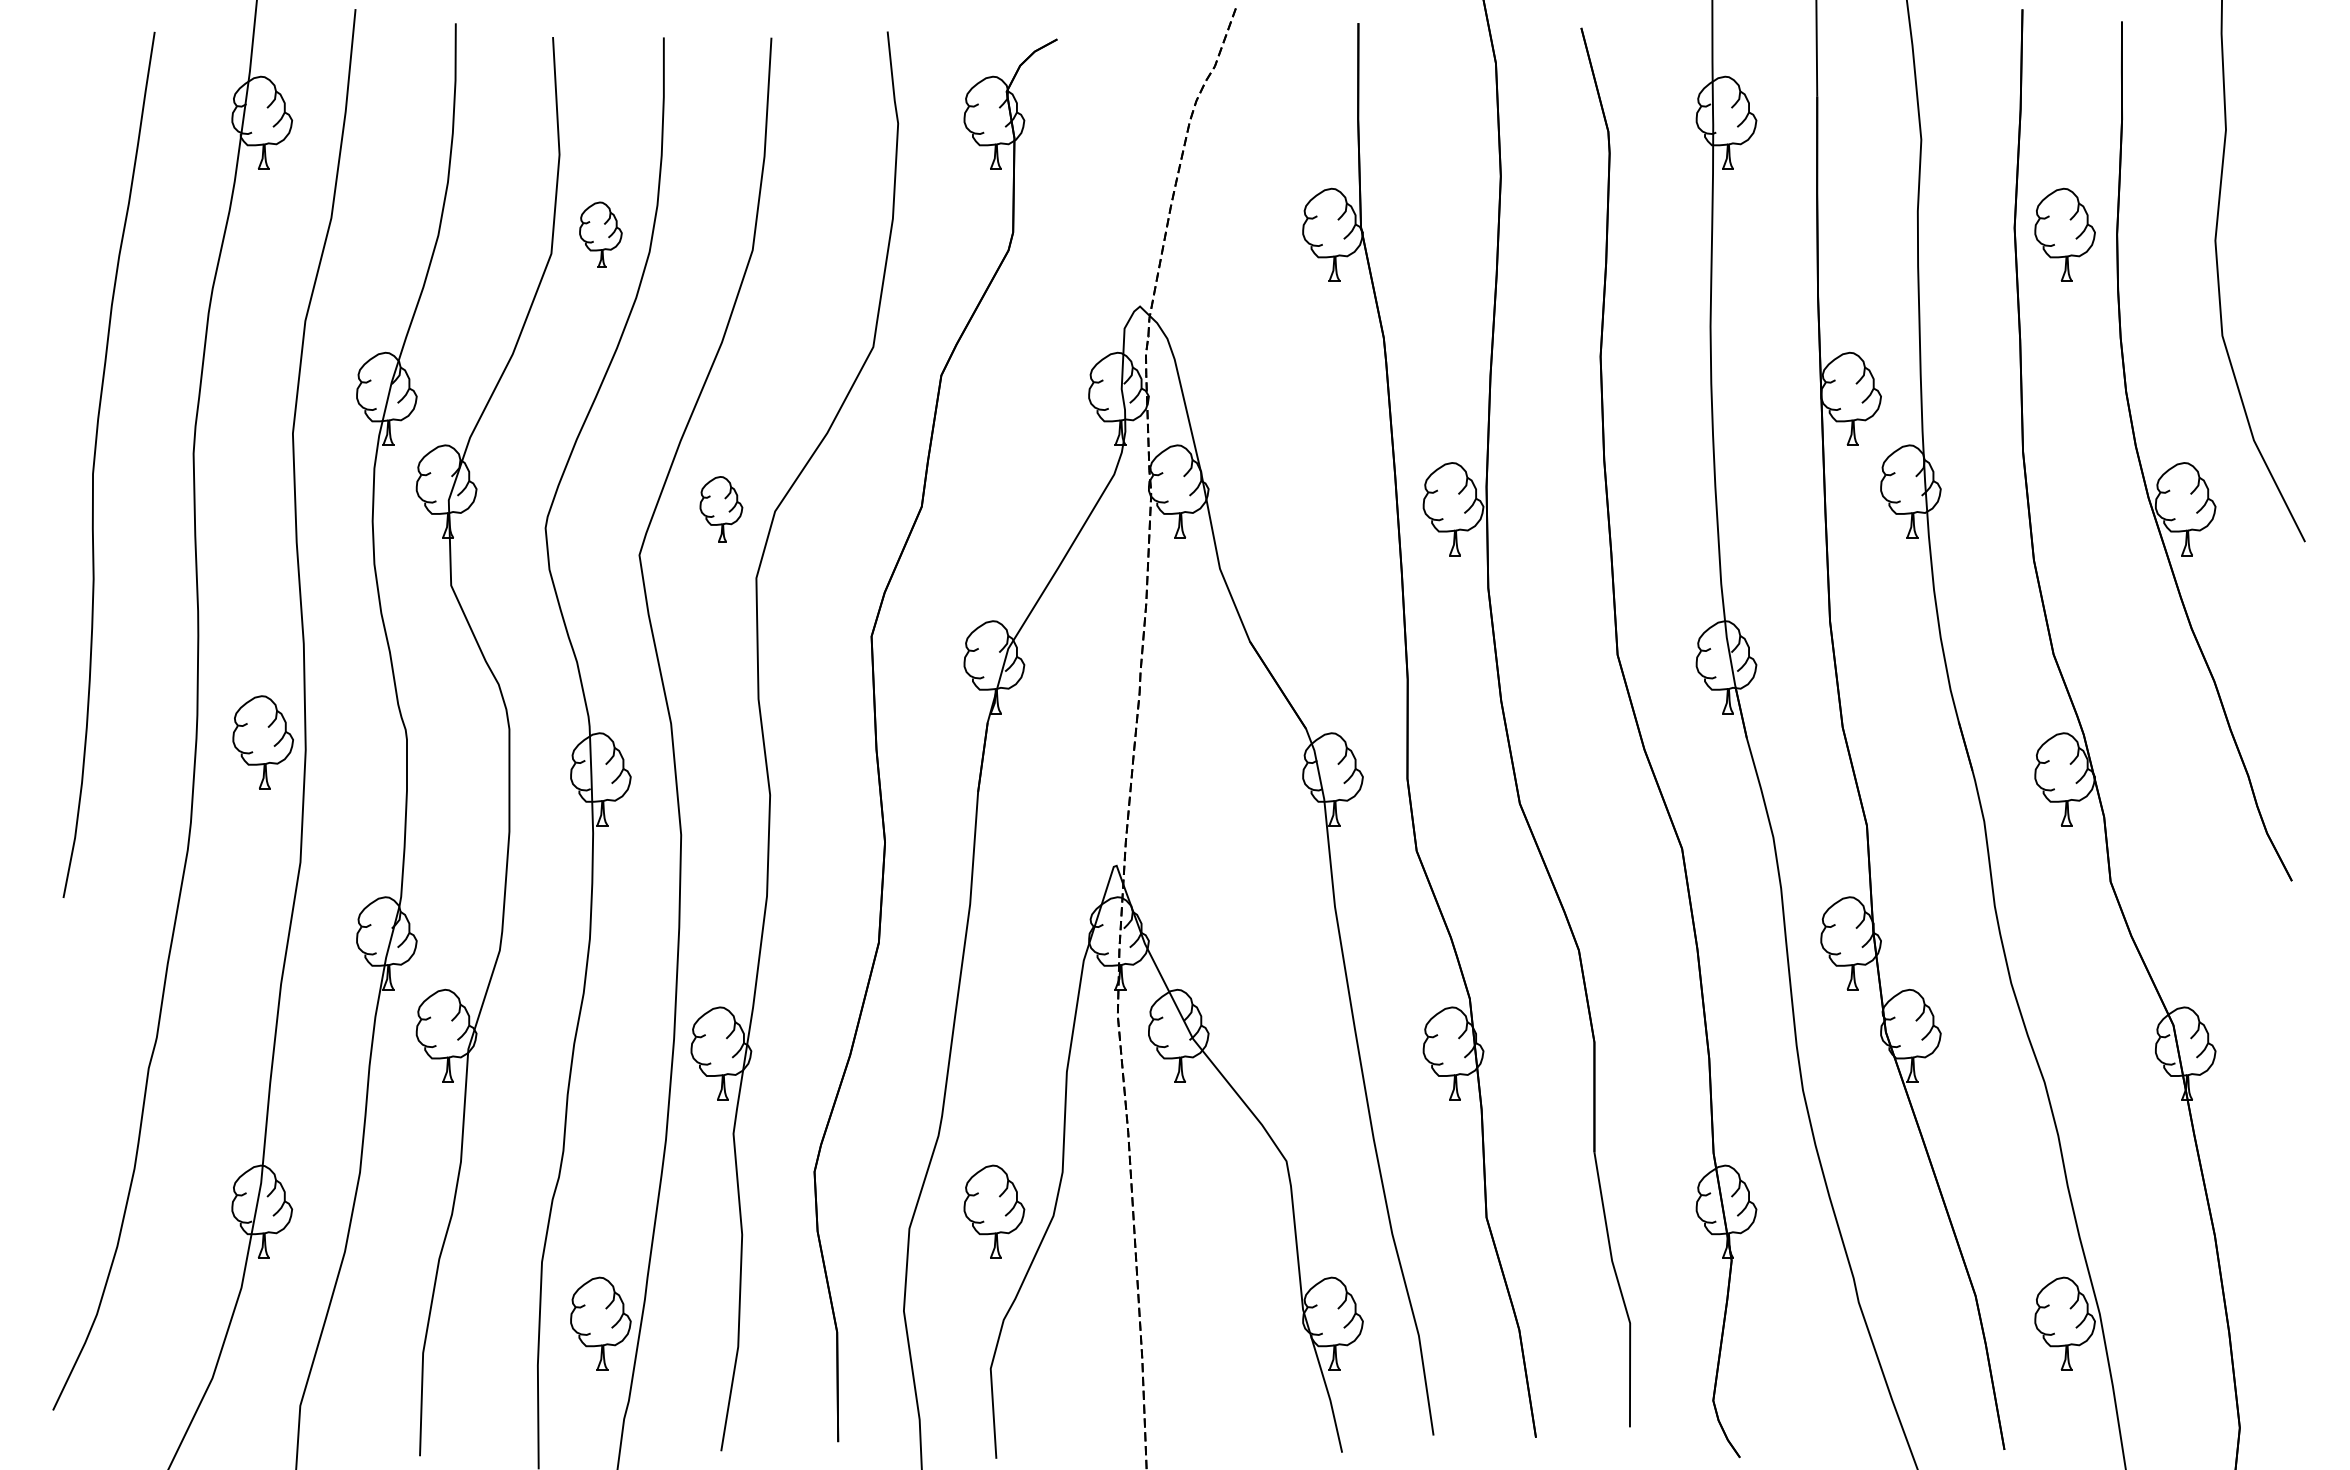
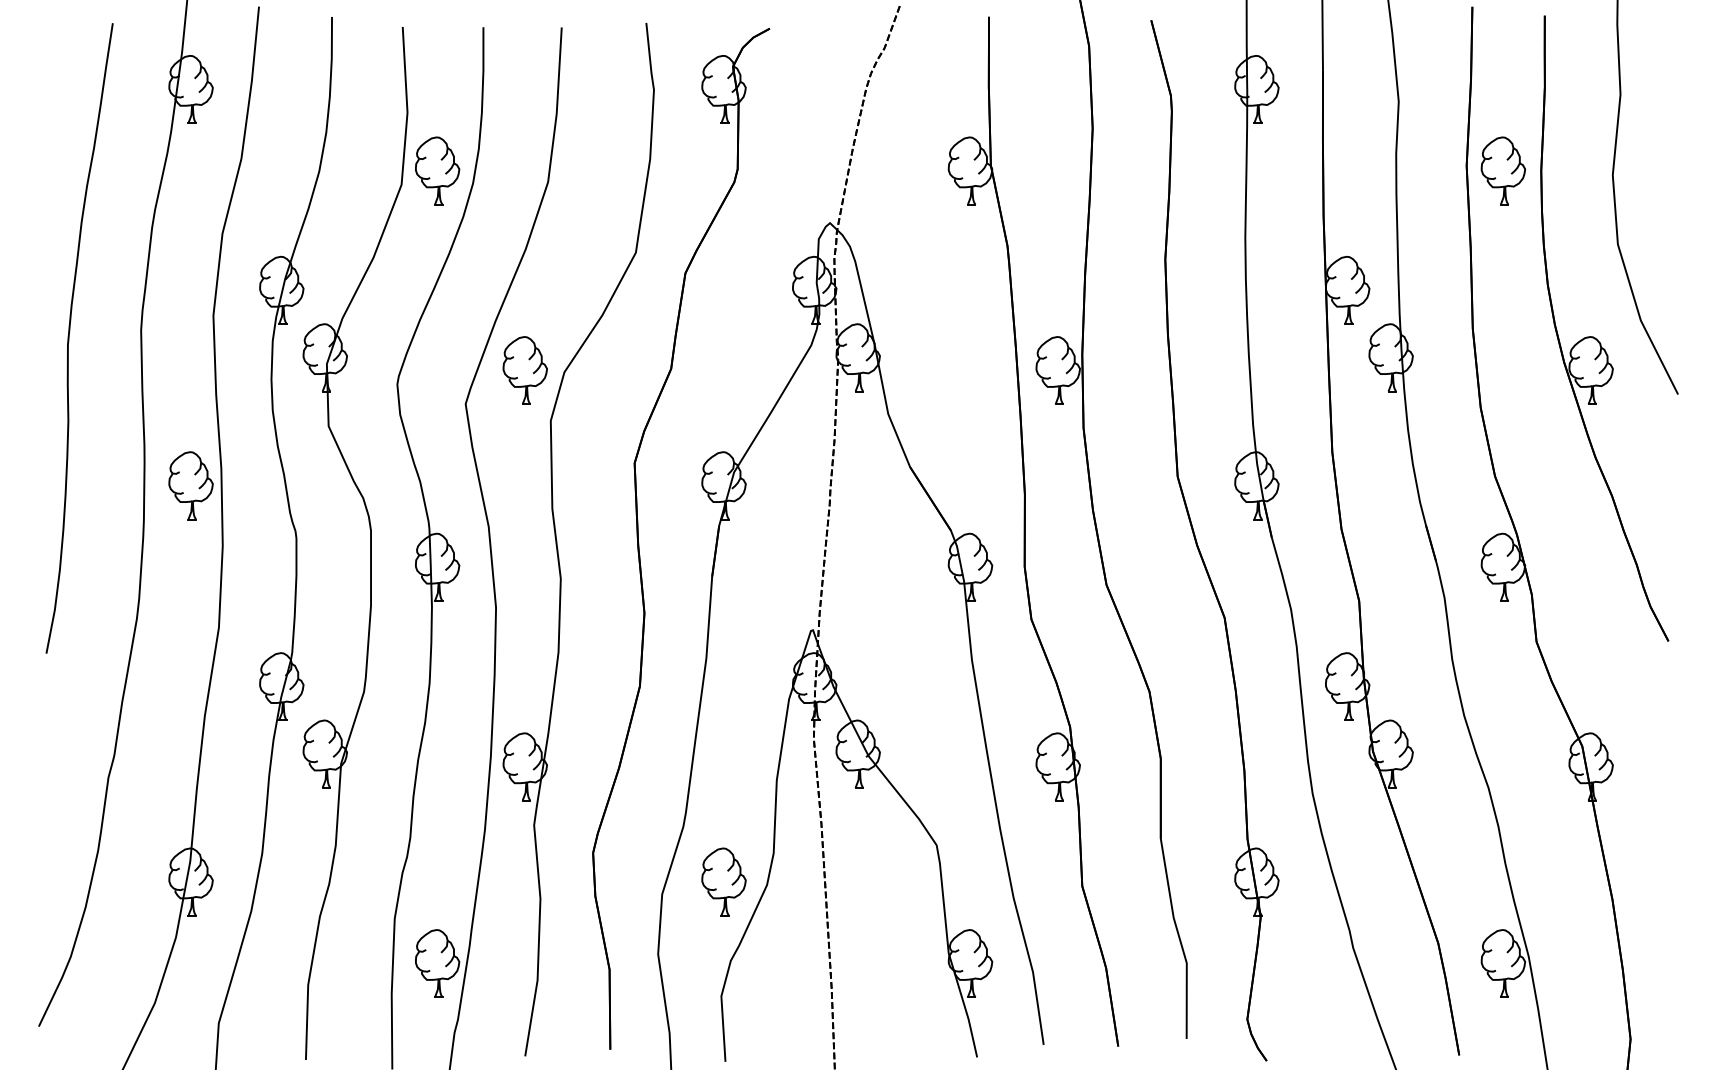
part: (600, 234) -> (437, 170), size x1.43
part: (721, 509) -> (525, 370), size x1.43
part: (262, 742) -> (190, 485), moved

